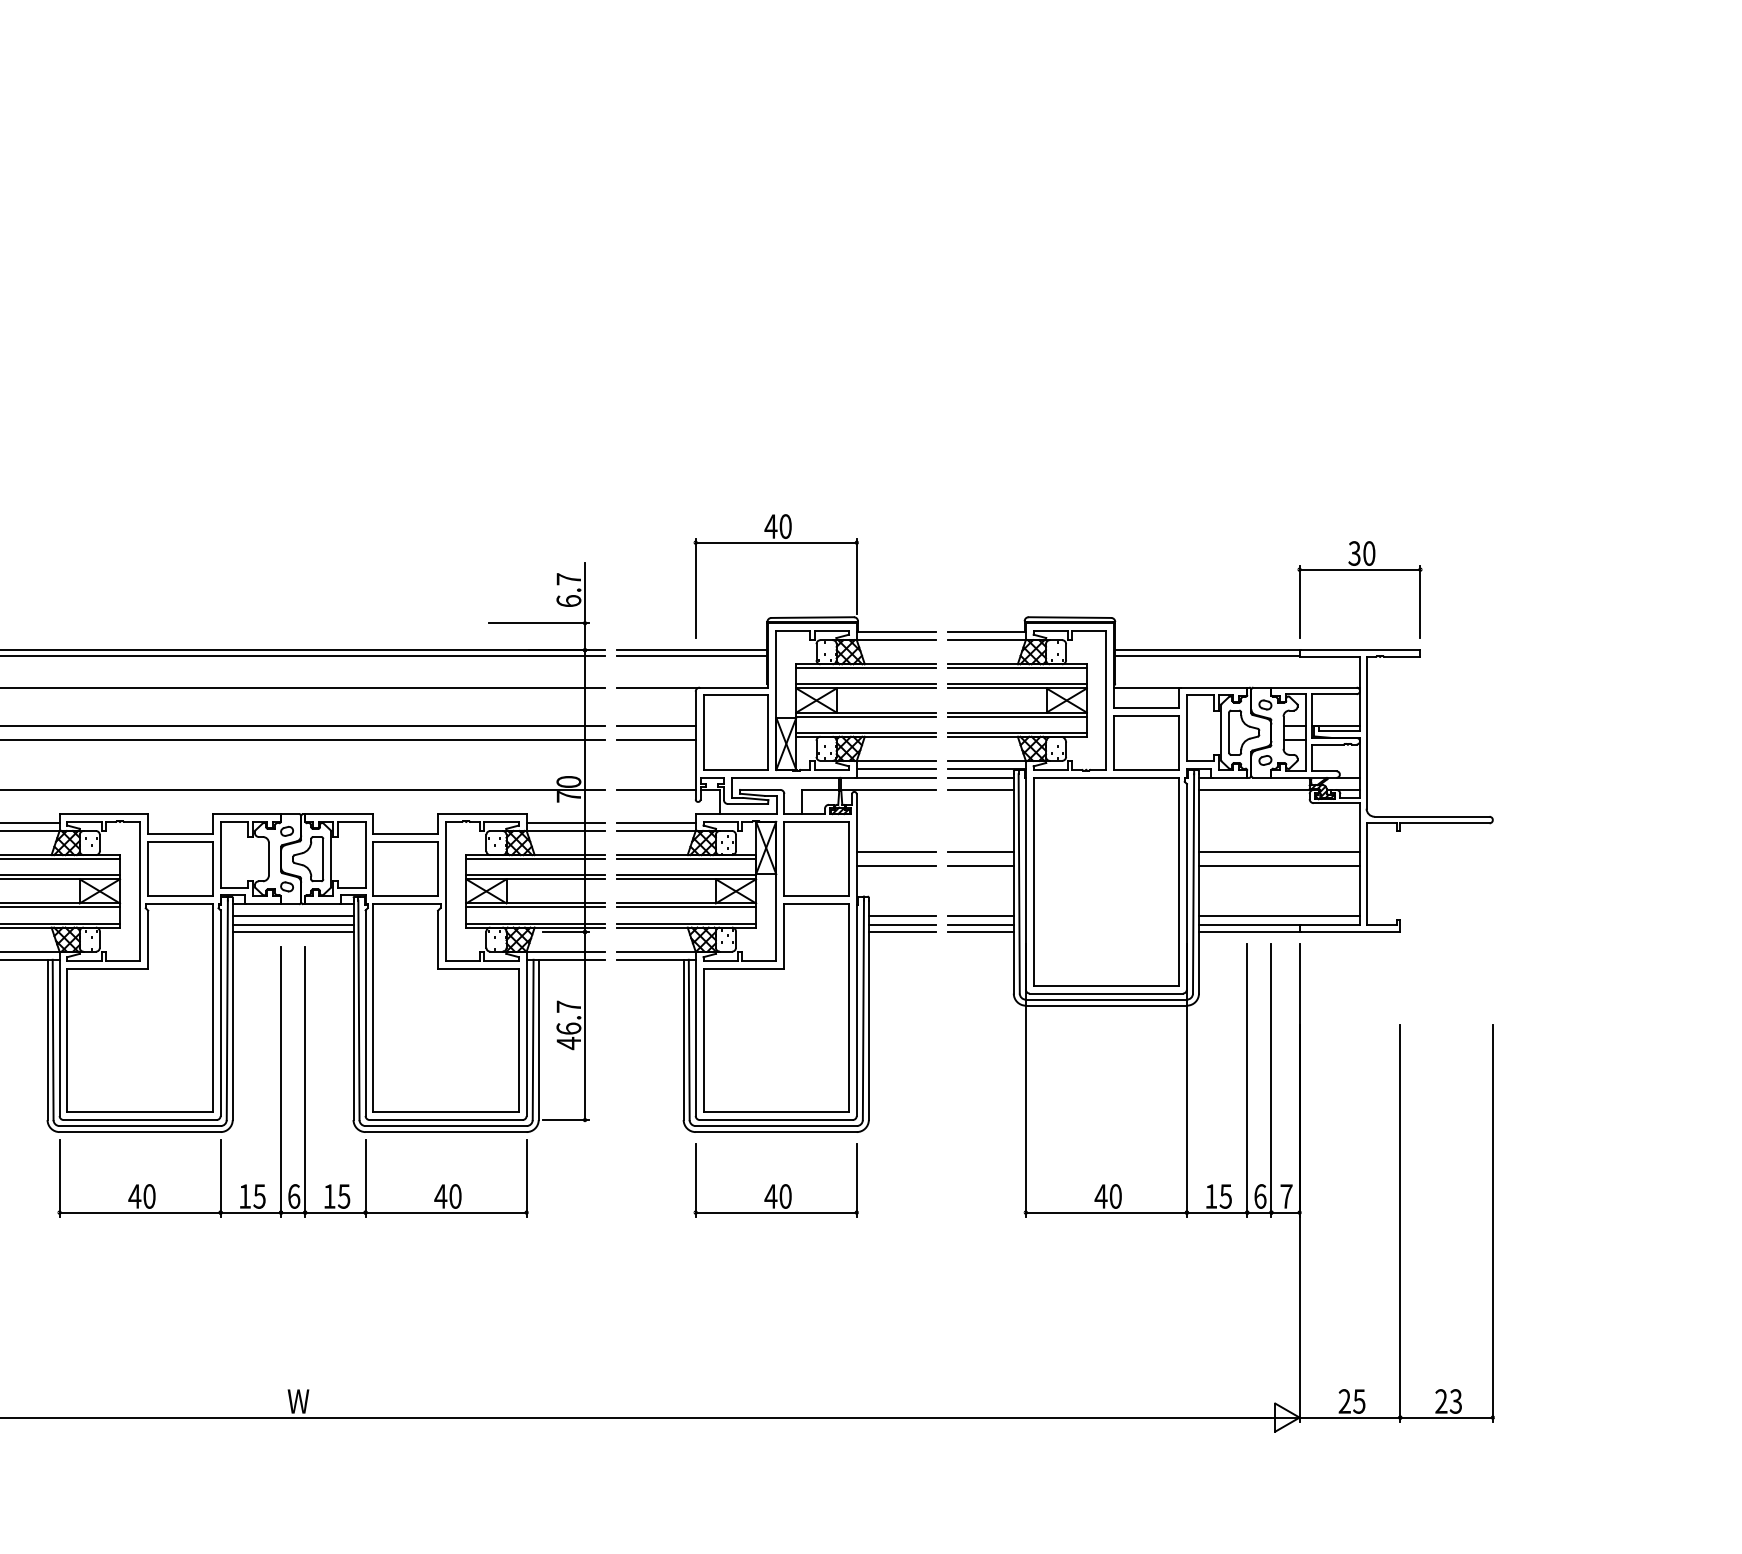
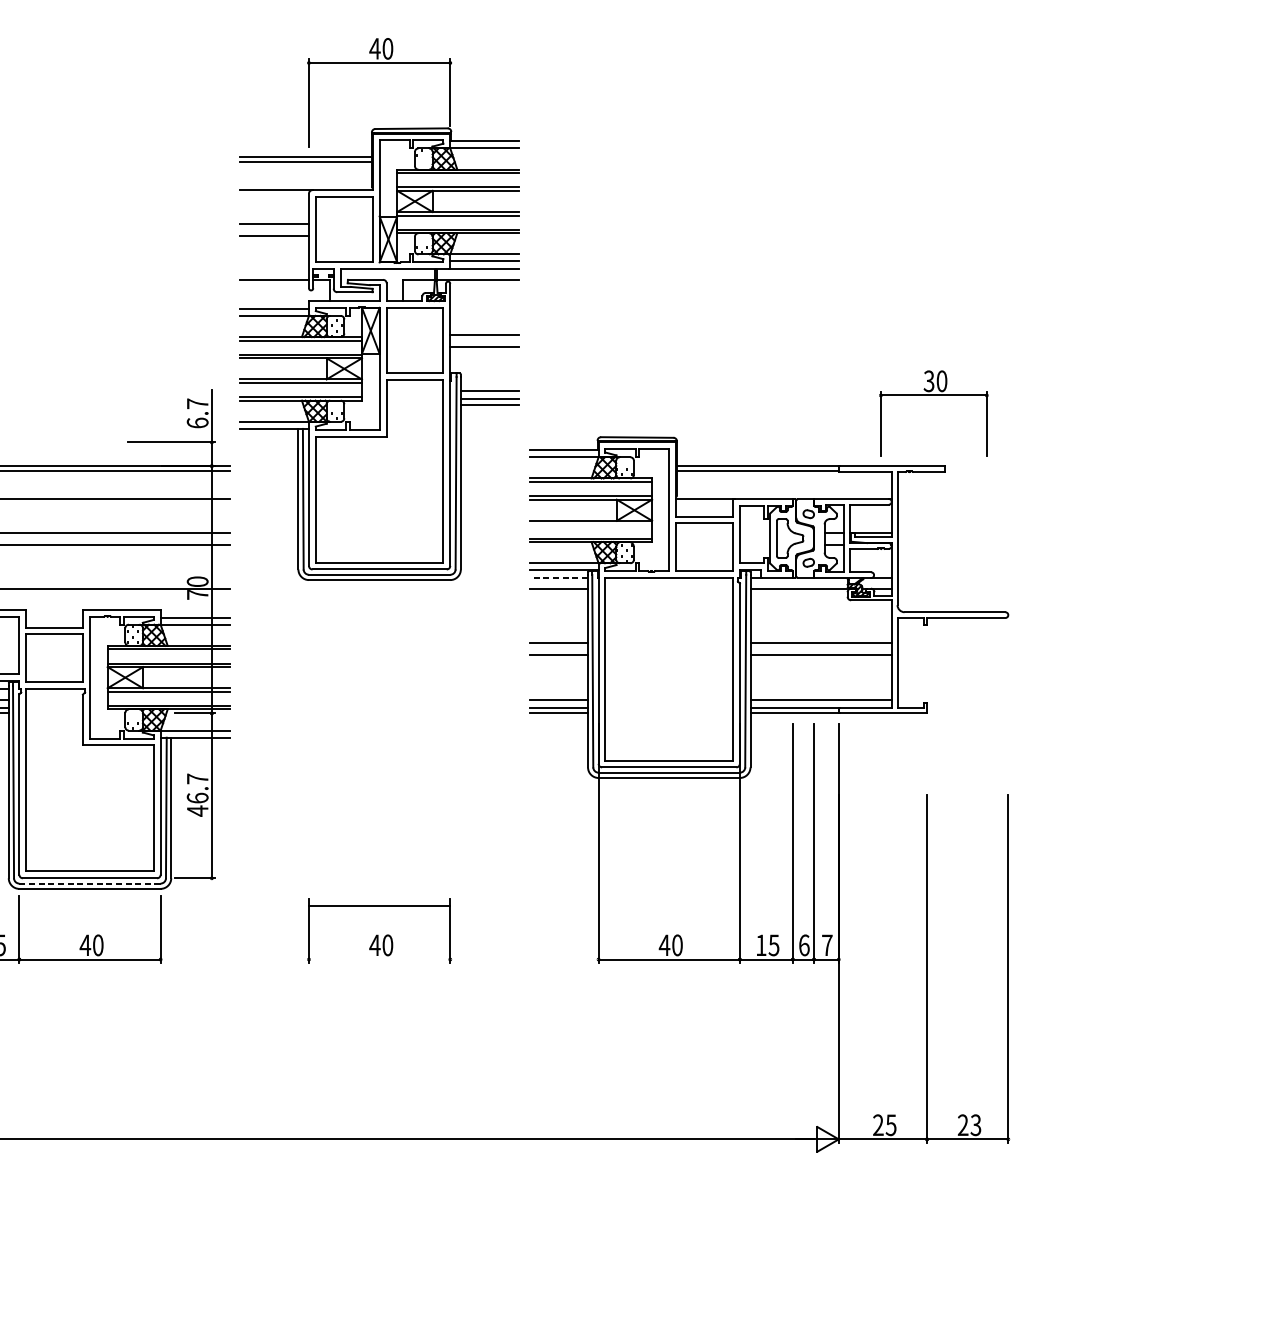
part: (1359, 570) -> (933, 396), moved
line: (1016, 716) -> (590, 524), removed
line: (980, 777) -> (558, 577), solid -> dashed
part: (776, 823) -> (379, 309), moved
line: (446, 1126) -> (90, 883), solid -> dashed
line: (775, 1212) -> (378, 905), moved

